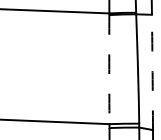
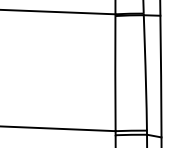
arc: (109, 69) -> (115, 73), dashed -> solid
arc: (152, 72) -> (160, 76), dashed -> solid

